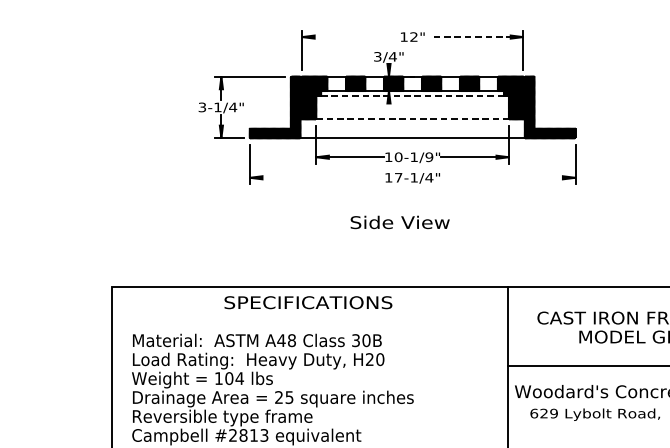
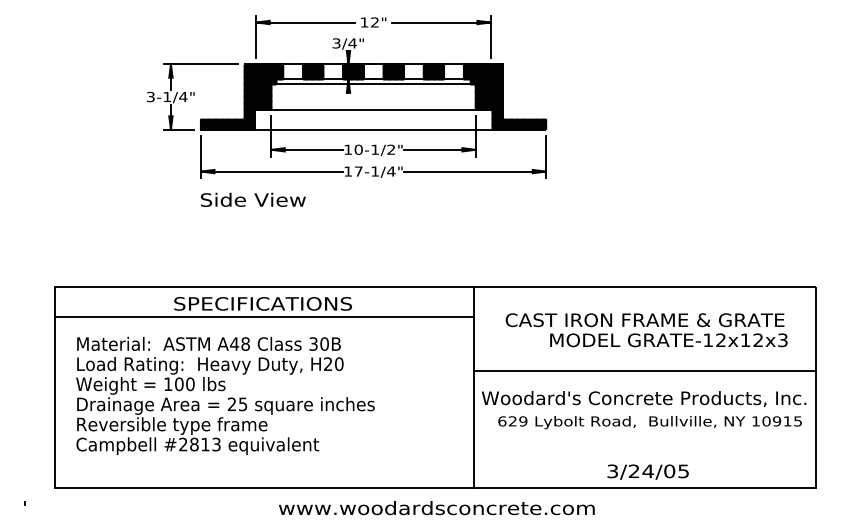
line: (348, 37) -> (305, 22), added
line: (475, 37) -> (440, 22), dashed -> solid
line: (413, 95) -> (374, 84), dashed -> solid
line: (413, 119) -> (374, 109), dashed -> solid
text: (429, 156) -> (391, 149), 10-1/9" -> 10-1/2"
line: (317, 177) -> (272, 171), added
line: (507, 177) -> (474, 171), added
text: (400, 222) -> (253, 199), moved
line: (309, 315) -> (264, 317), added
text: (238, 378) -> (189, 384), 104 -> 100

